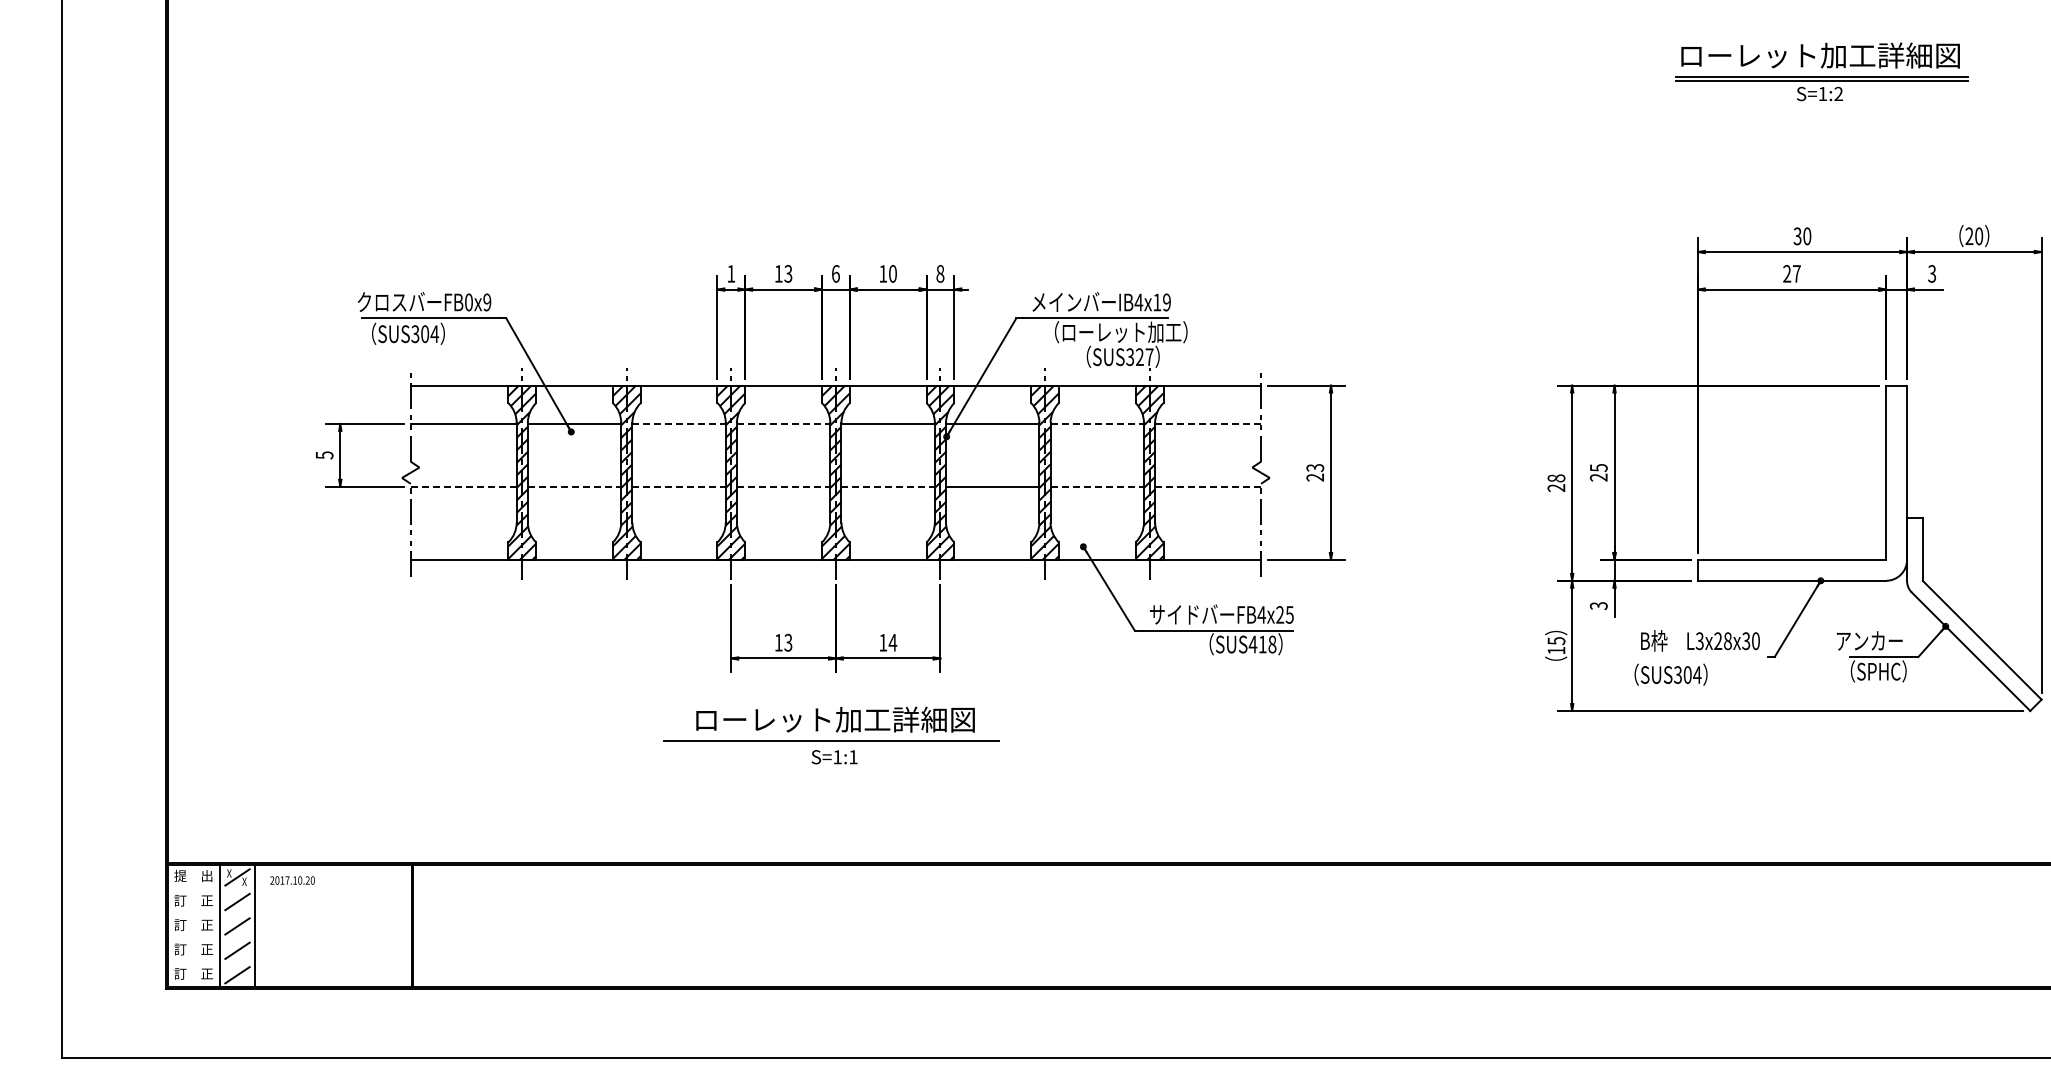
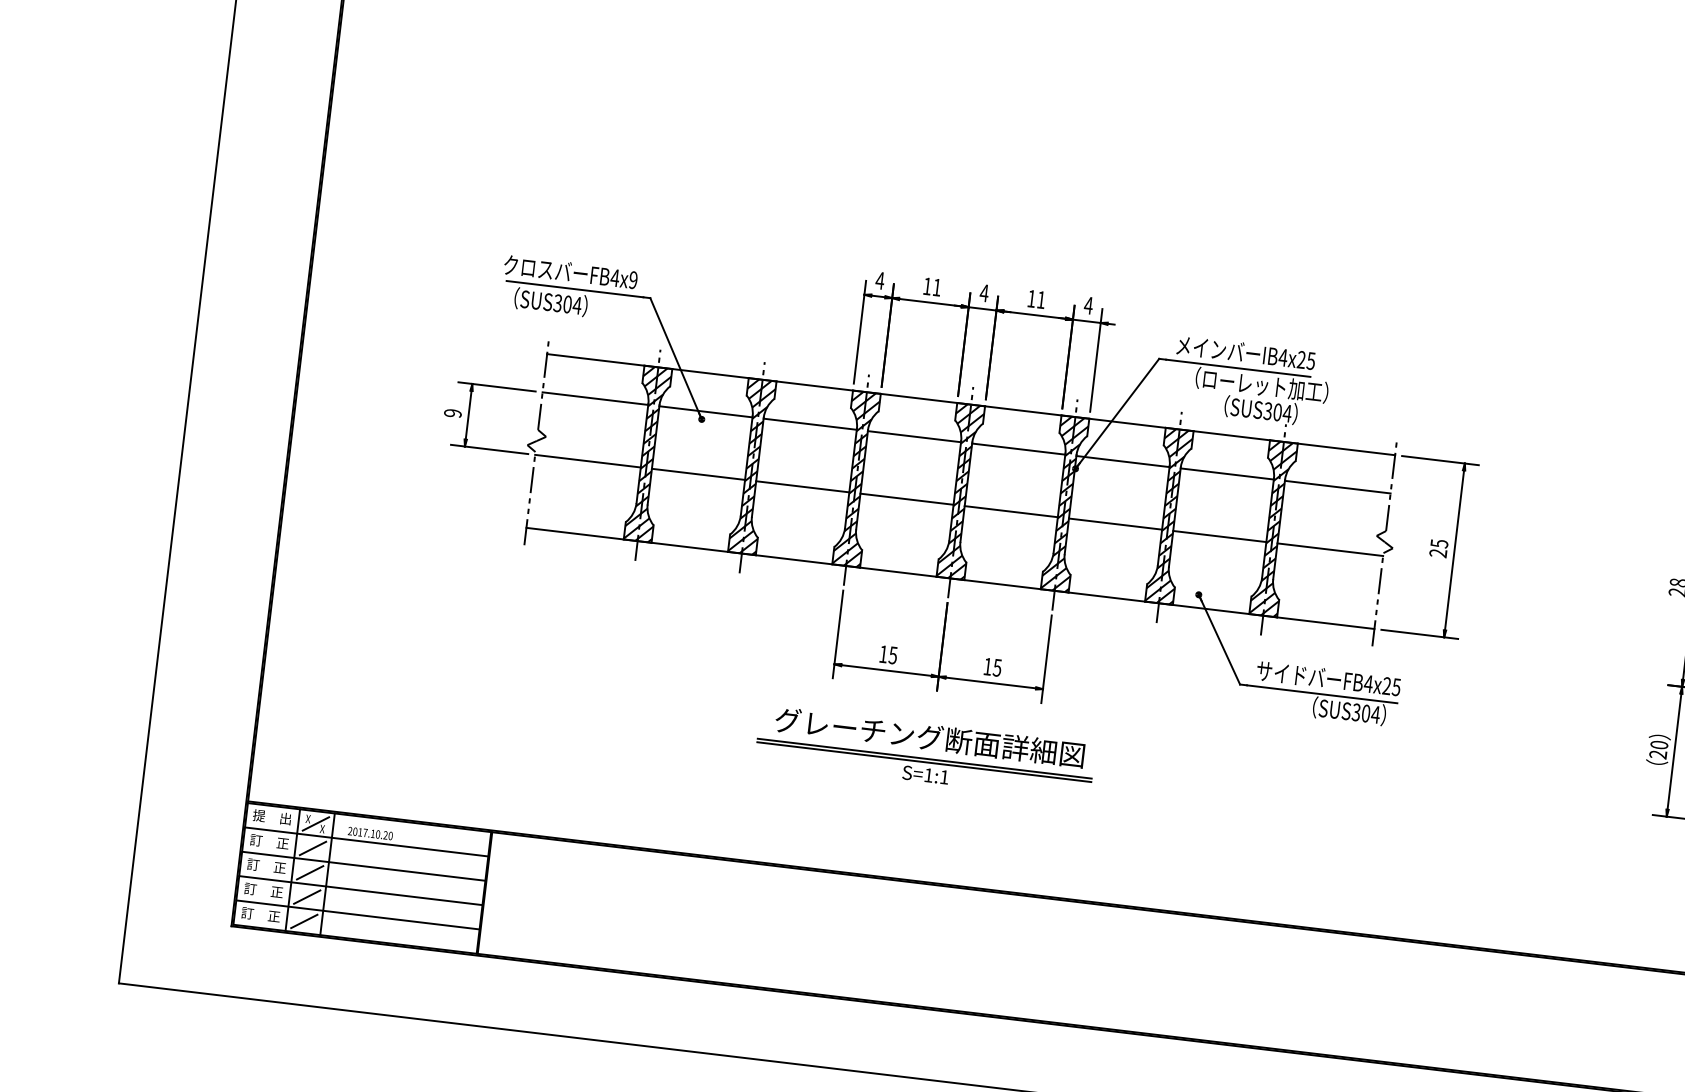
text: (730, 273) -> (879, 280), 1 -> 4
text: (788, 273) -> (937, 287), 13 -> 11
text: (835, 273) -> (984, 292), 6 -> 4
text: (892, 273) -> (1040, 299), 10 -> 11
text: (940, 273) -> (1088, 305), 8 -> 4
text: (468, 302) -> (614, 278), FB0x9 -> FB4x9
text: (1161, 302) -> (1305, 360), IB4x19 -> IB4x25
text: (1144, 357) -> (1282, 413), SUS327 -> SUS304
line: (679, 423) -> (810, 423), dashed -> solid
line: (783, 423) -> (914, 436), dashed -> solid
line: (1097, 423) -> (1227, 473), dashed -> solid
line: (1208, 423) -> (1338, 486), dashed -> solid
text: (324, 455) -> (452, 413), 5 -> 9
text: (1314, 467) -> (1438, 543), 23 -> 25
line: (463, 486) -> (587, 460), dashed -> solid
line: (574, 486) -> (698, 474), dashed -> solid
line: (679, 486) -> (803, 486), dashed -> solid
line: (783, 486) -> (906, 499), dashed -> solid
line: (888, 486) -> (1011, 511), dashed -> solid
line: (1097, 486) -> (1220, 536), dashed -> solid
line: (1208, 486) -> (1330, 549), dashed -> solid
text: (788, 641) -> (893, 654), 13 -> 15
text: (892, 642) -> (997, 667), 14 -> 15
text: (1262, 644) -> (1365, 713), SUS418 -> SUS304
text: (1556, 645) -> (1658, 749), 15 -> 20
text: (834, 719) -> (930, 737), ローレット加工詳細図 -> グレーチング断面詳細図
line: (831, 744) -> (924, 762), added
line: (289, 889) -> (366, 842), added
line: (289, 913) -> (363, 866), added
line: (289, 938) -> (360, 891), added
line: (289, 962) -> (357, 914), added

